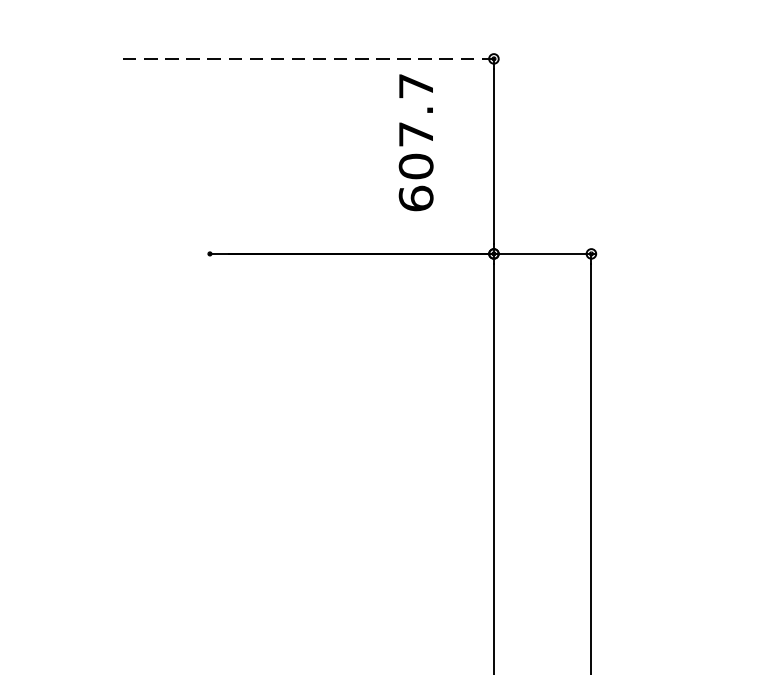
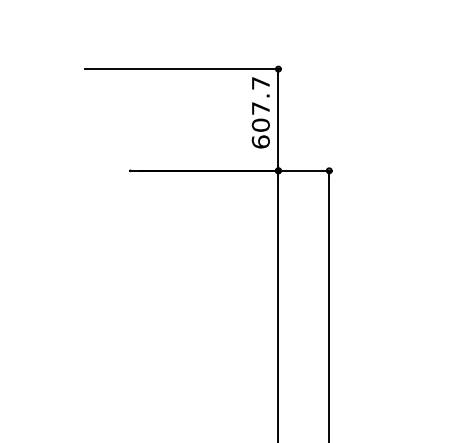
line: (311, 59) -> (183, 69), dashed -> solid
text: (415, 142) -> (260, 112), moved

